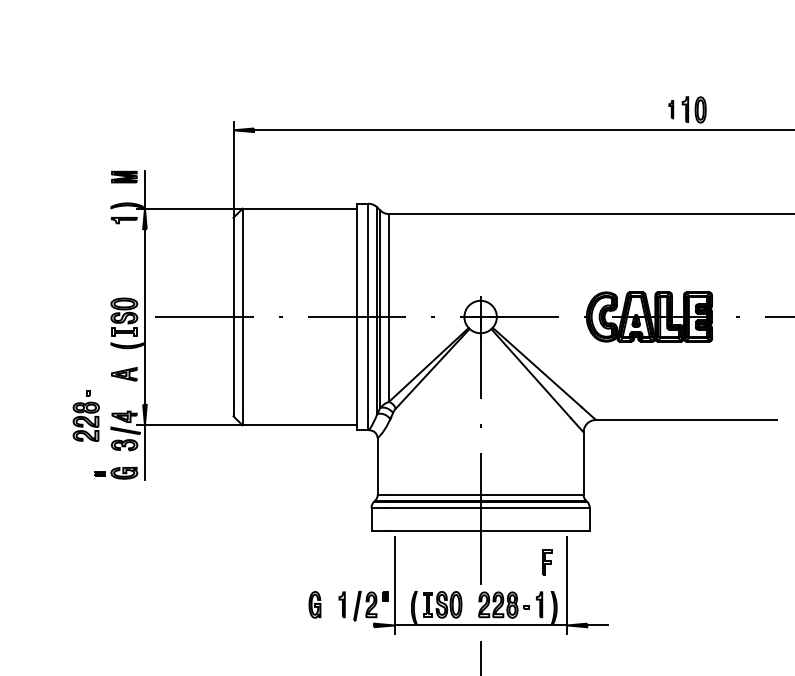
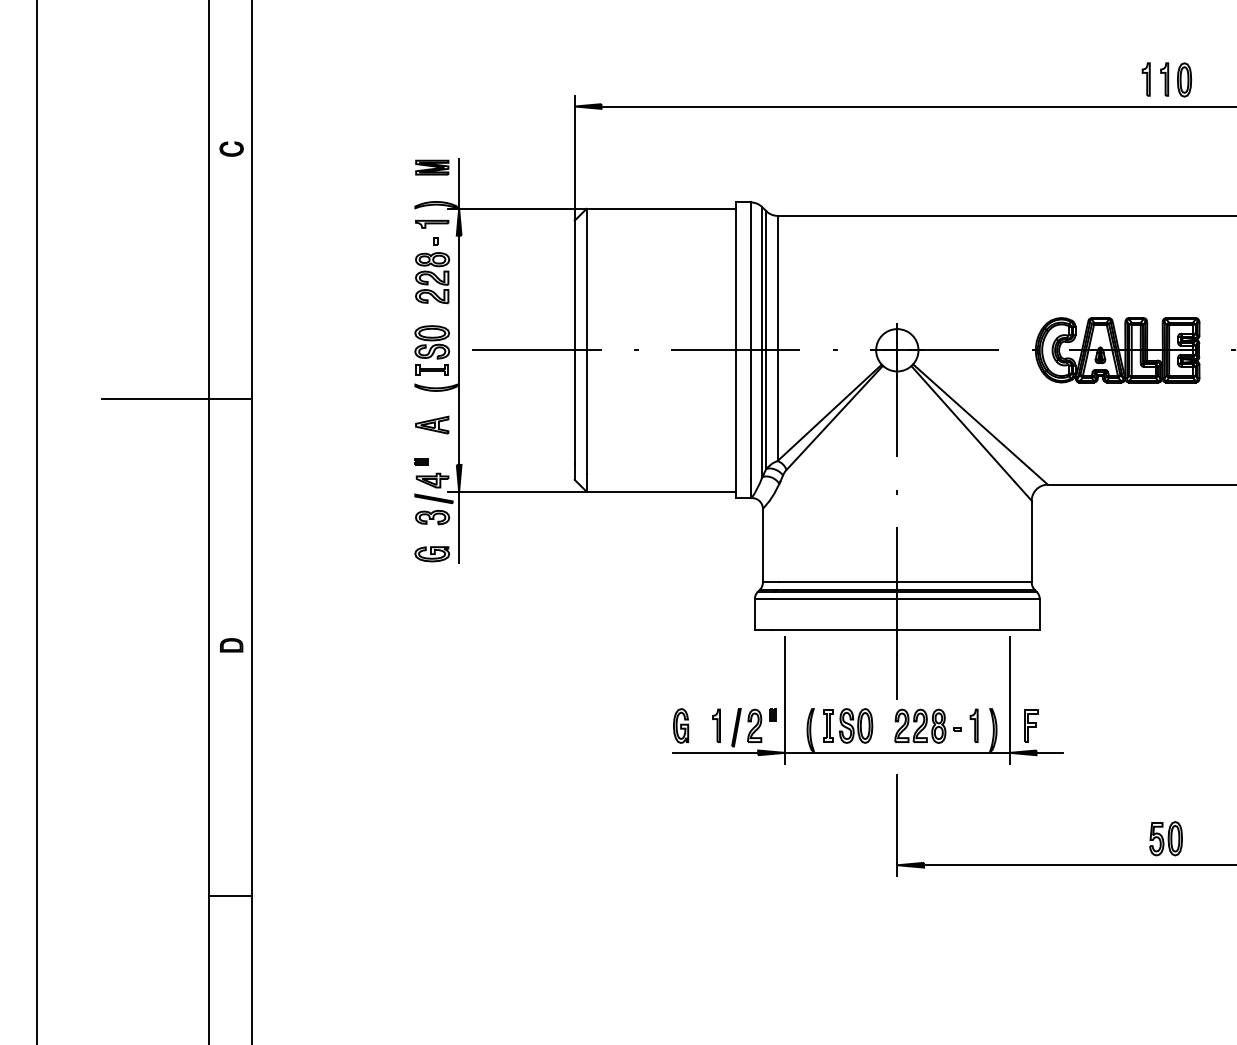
part: (670, 109) -> (1145, 79), size x1.43
part: (86, 416) -> (432, 270), moved
part: (100, 473) -> (421, 461), moved
part: (547, 562) -> (1031, 725), moved
line: (341, 625) -> (715, 752), added

